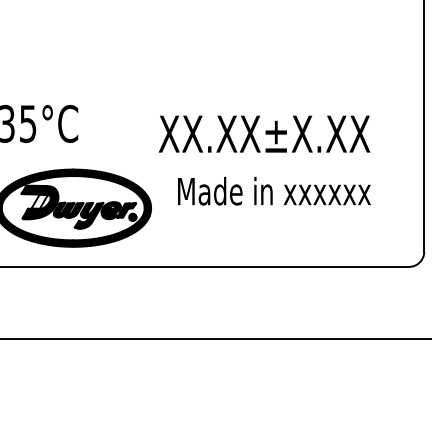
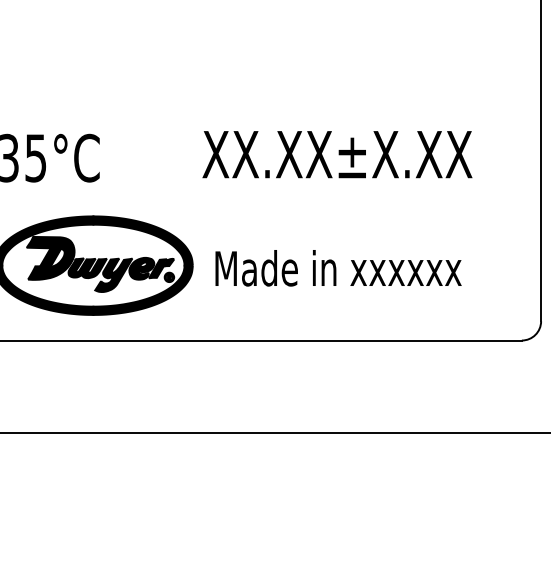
text: (264, 133) -> (337, 153), moved
text: (274, 191) -> (338, 268), moved
fill: (39, 201) -> (50, 257), added

